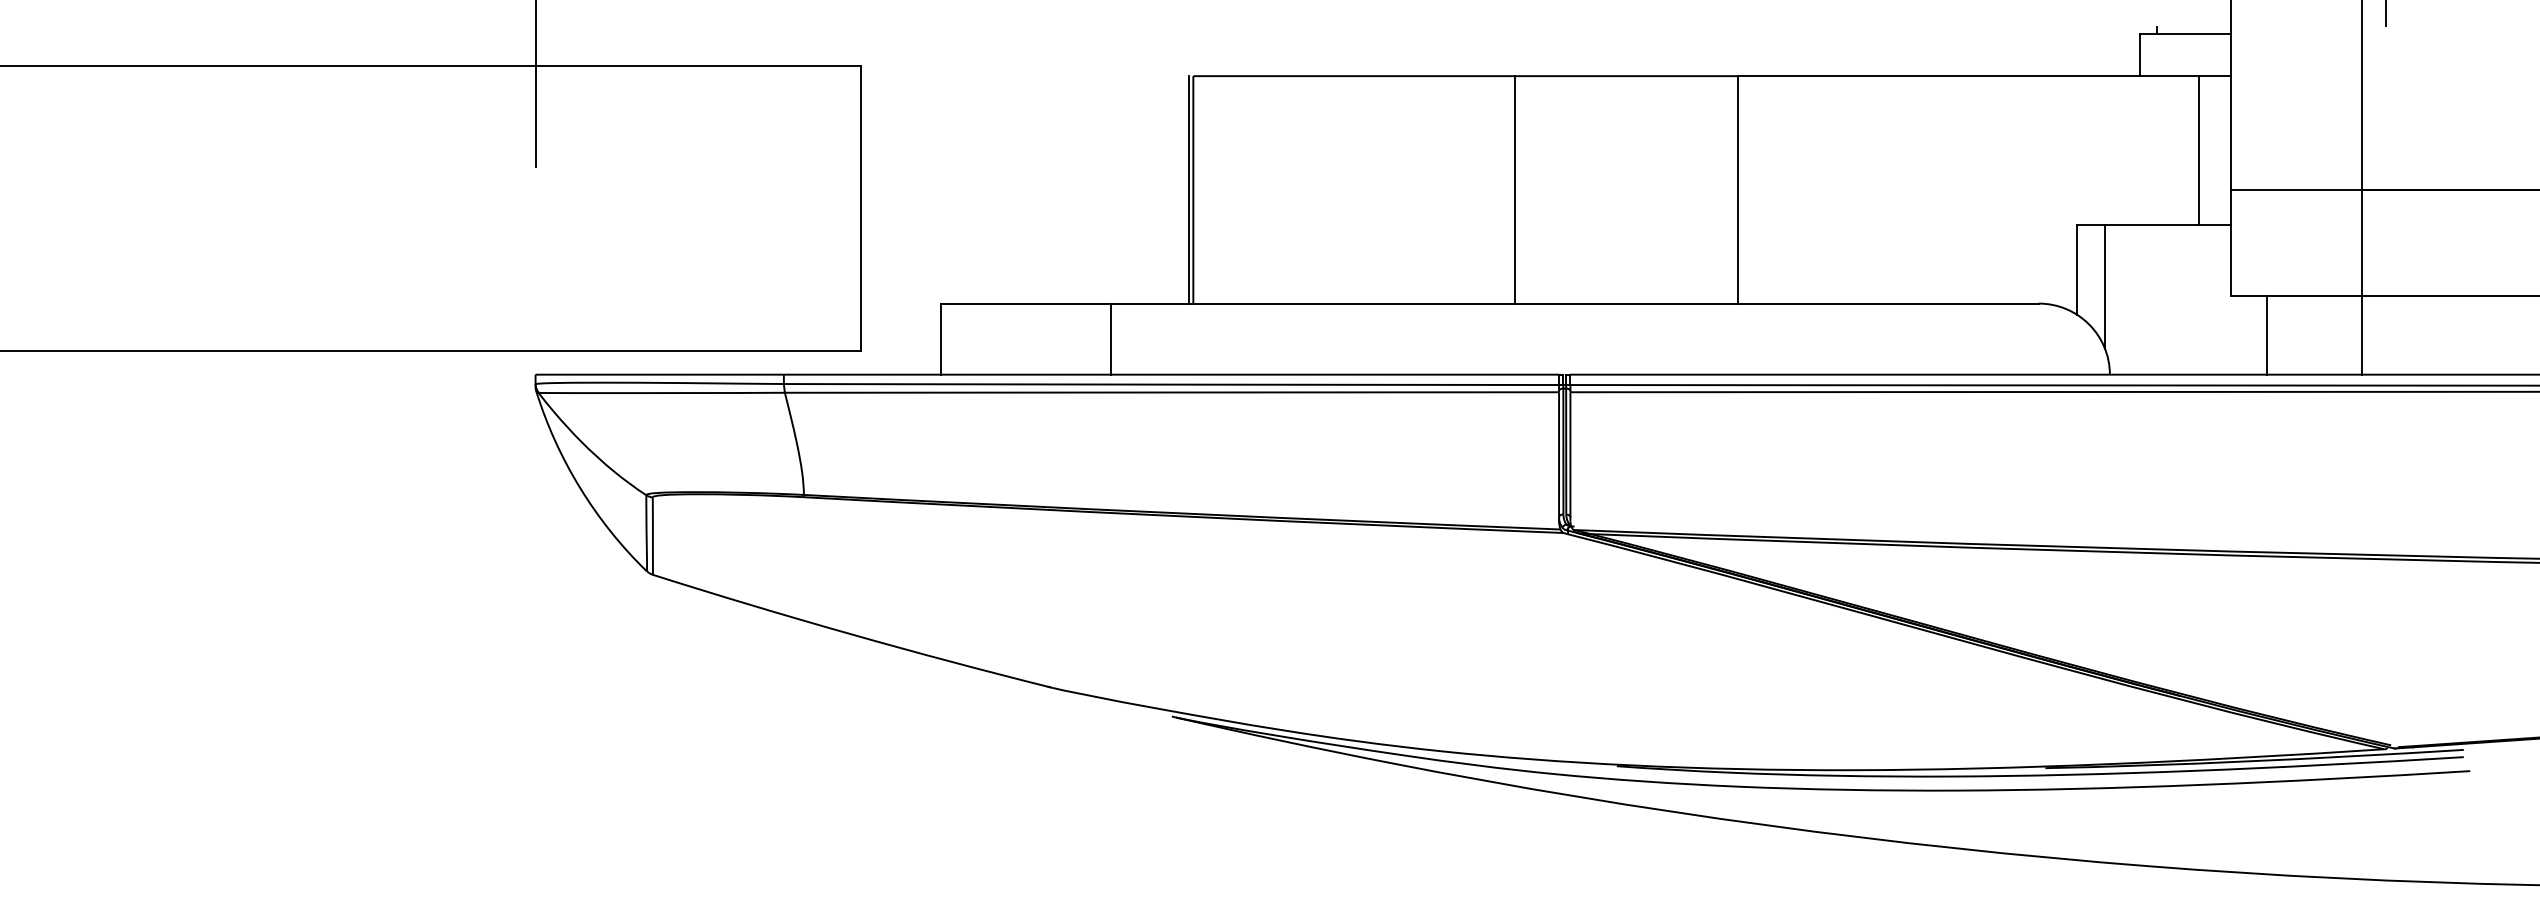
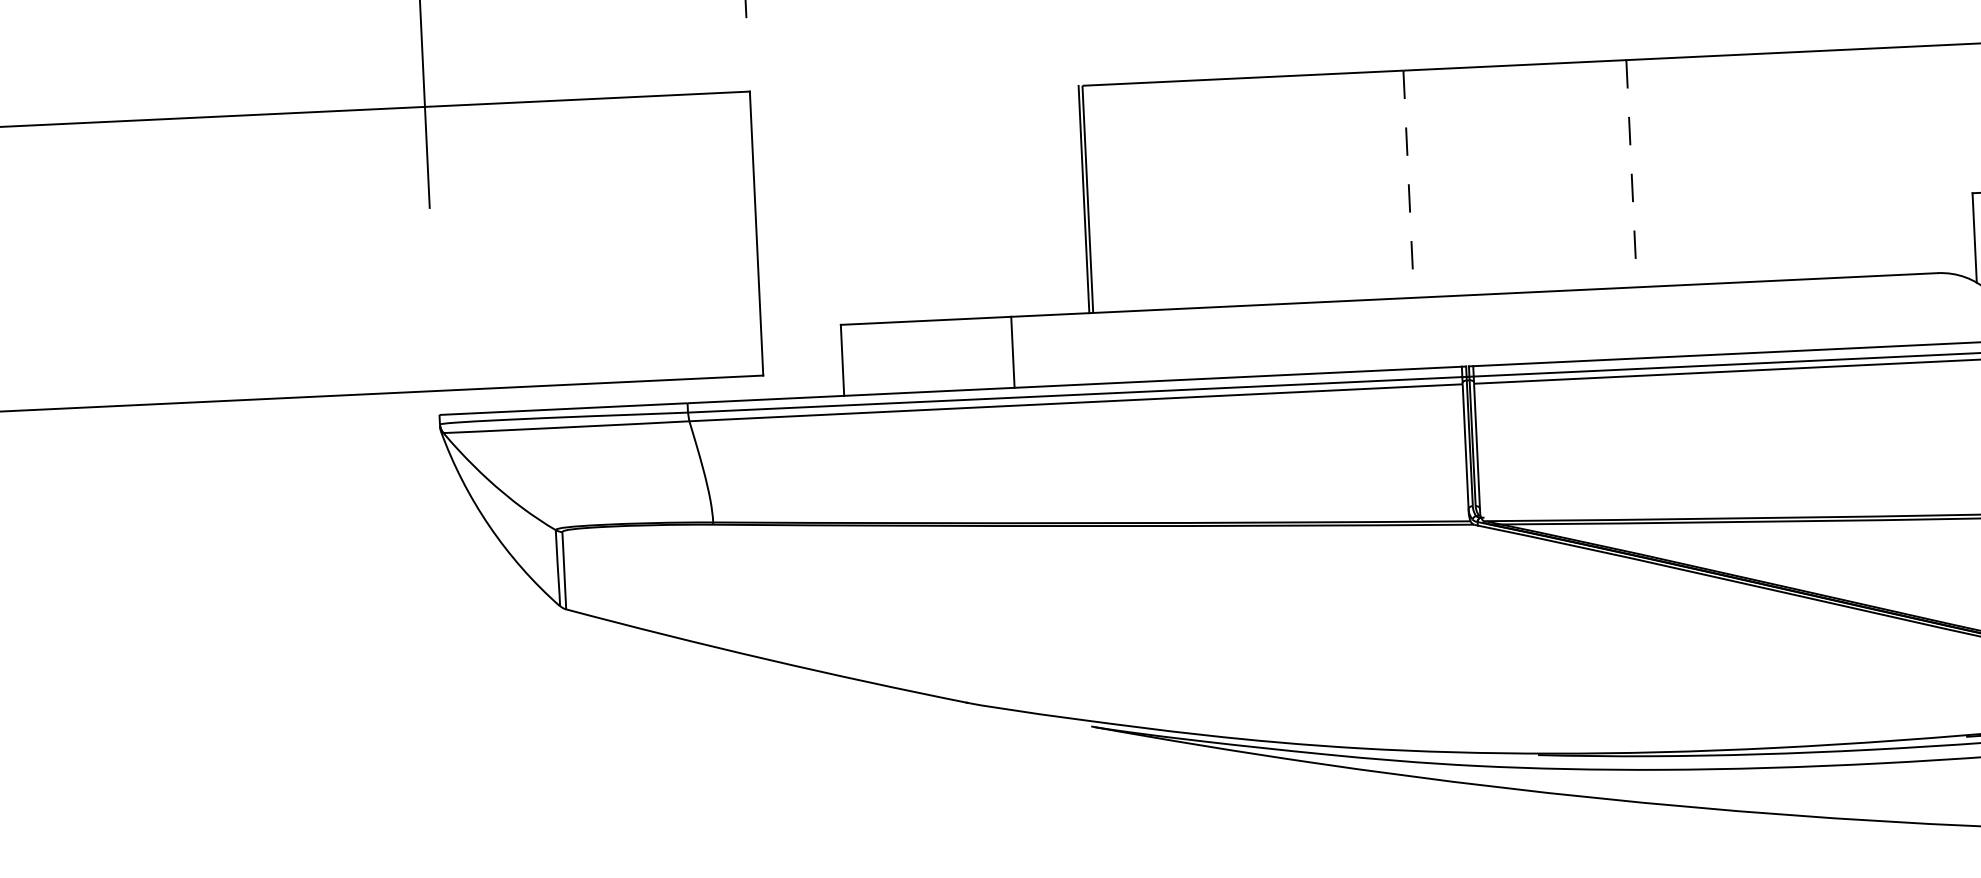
line: (1514, 189) -> (1408, 183), solid -> dashed
line: (1737, 189) -> (1631, 173), solid -> dashed

